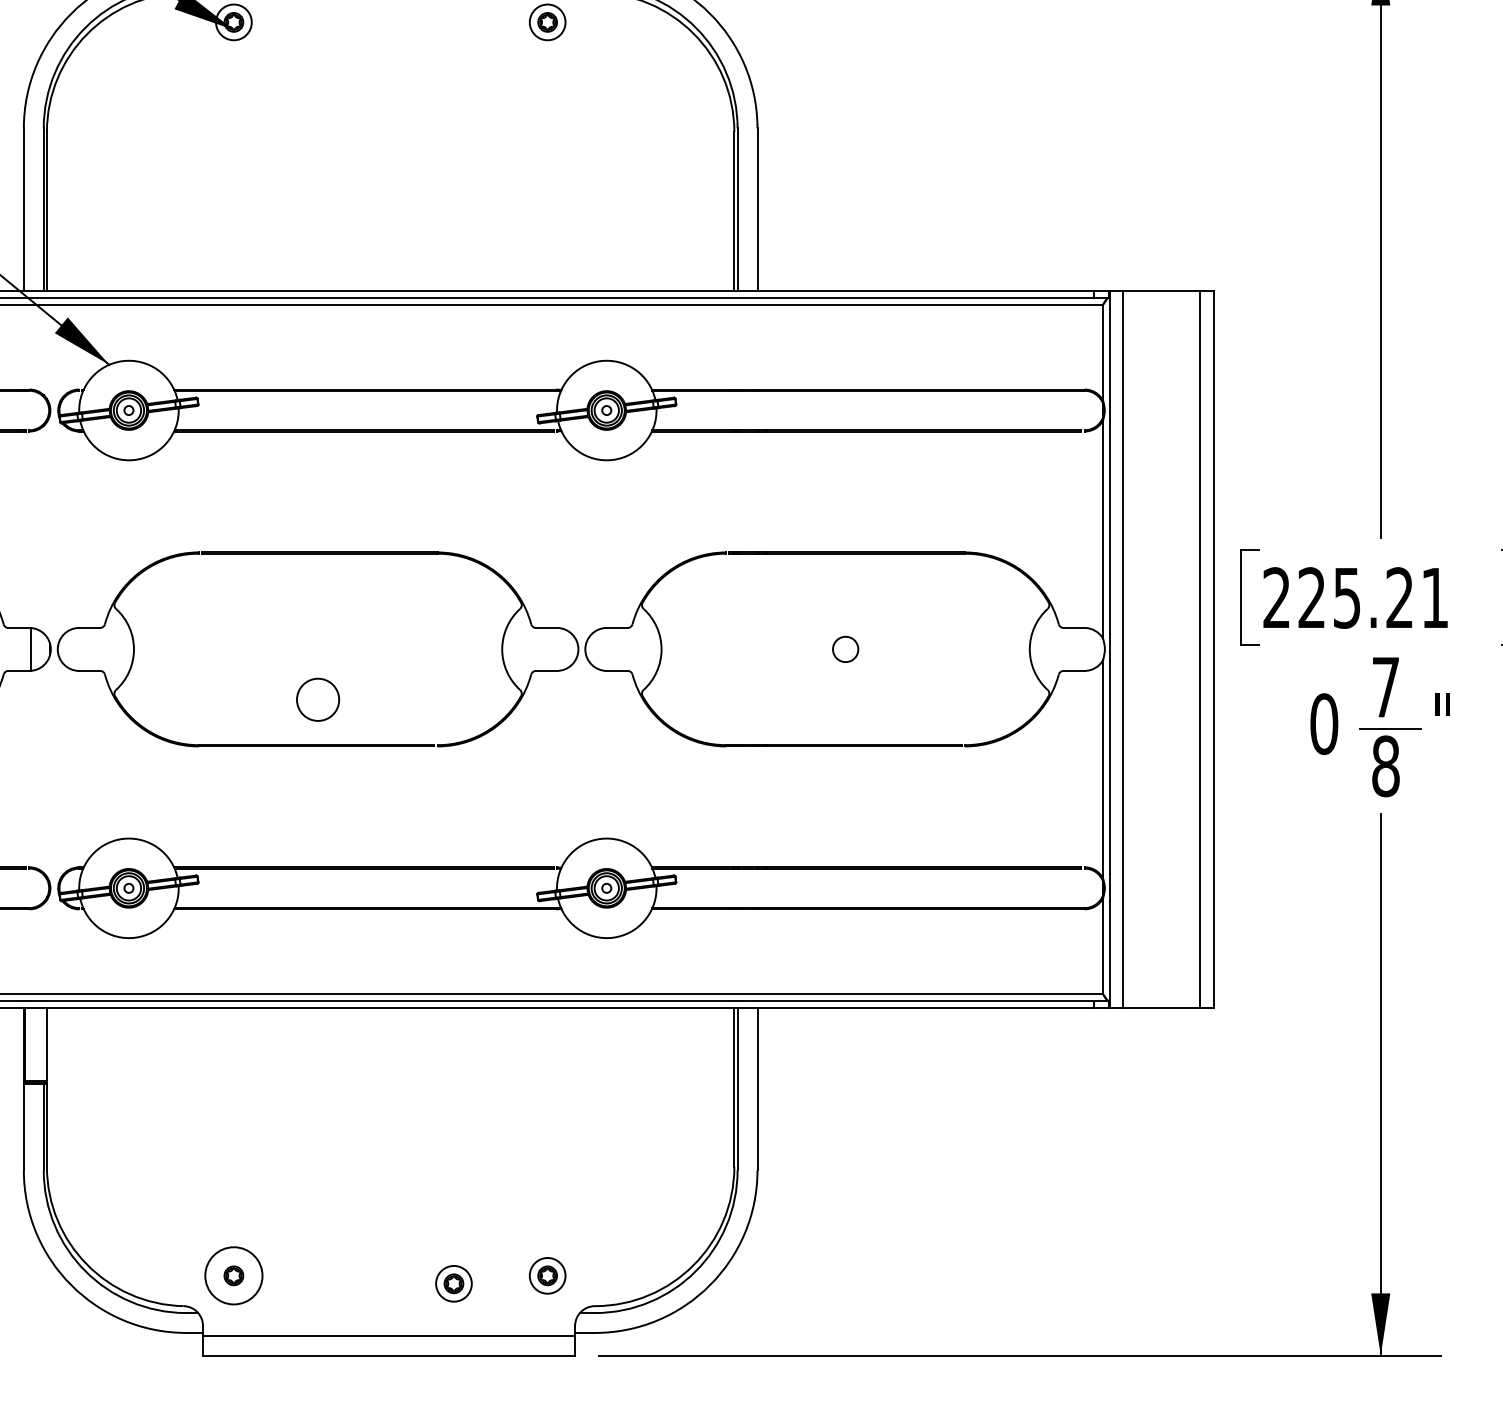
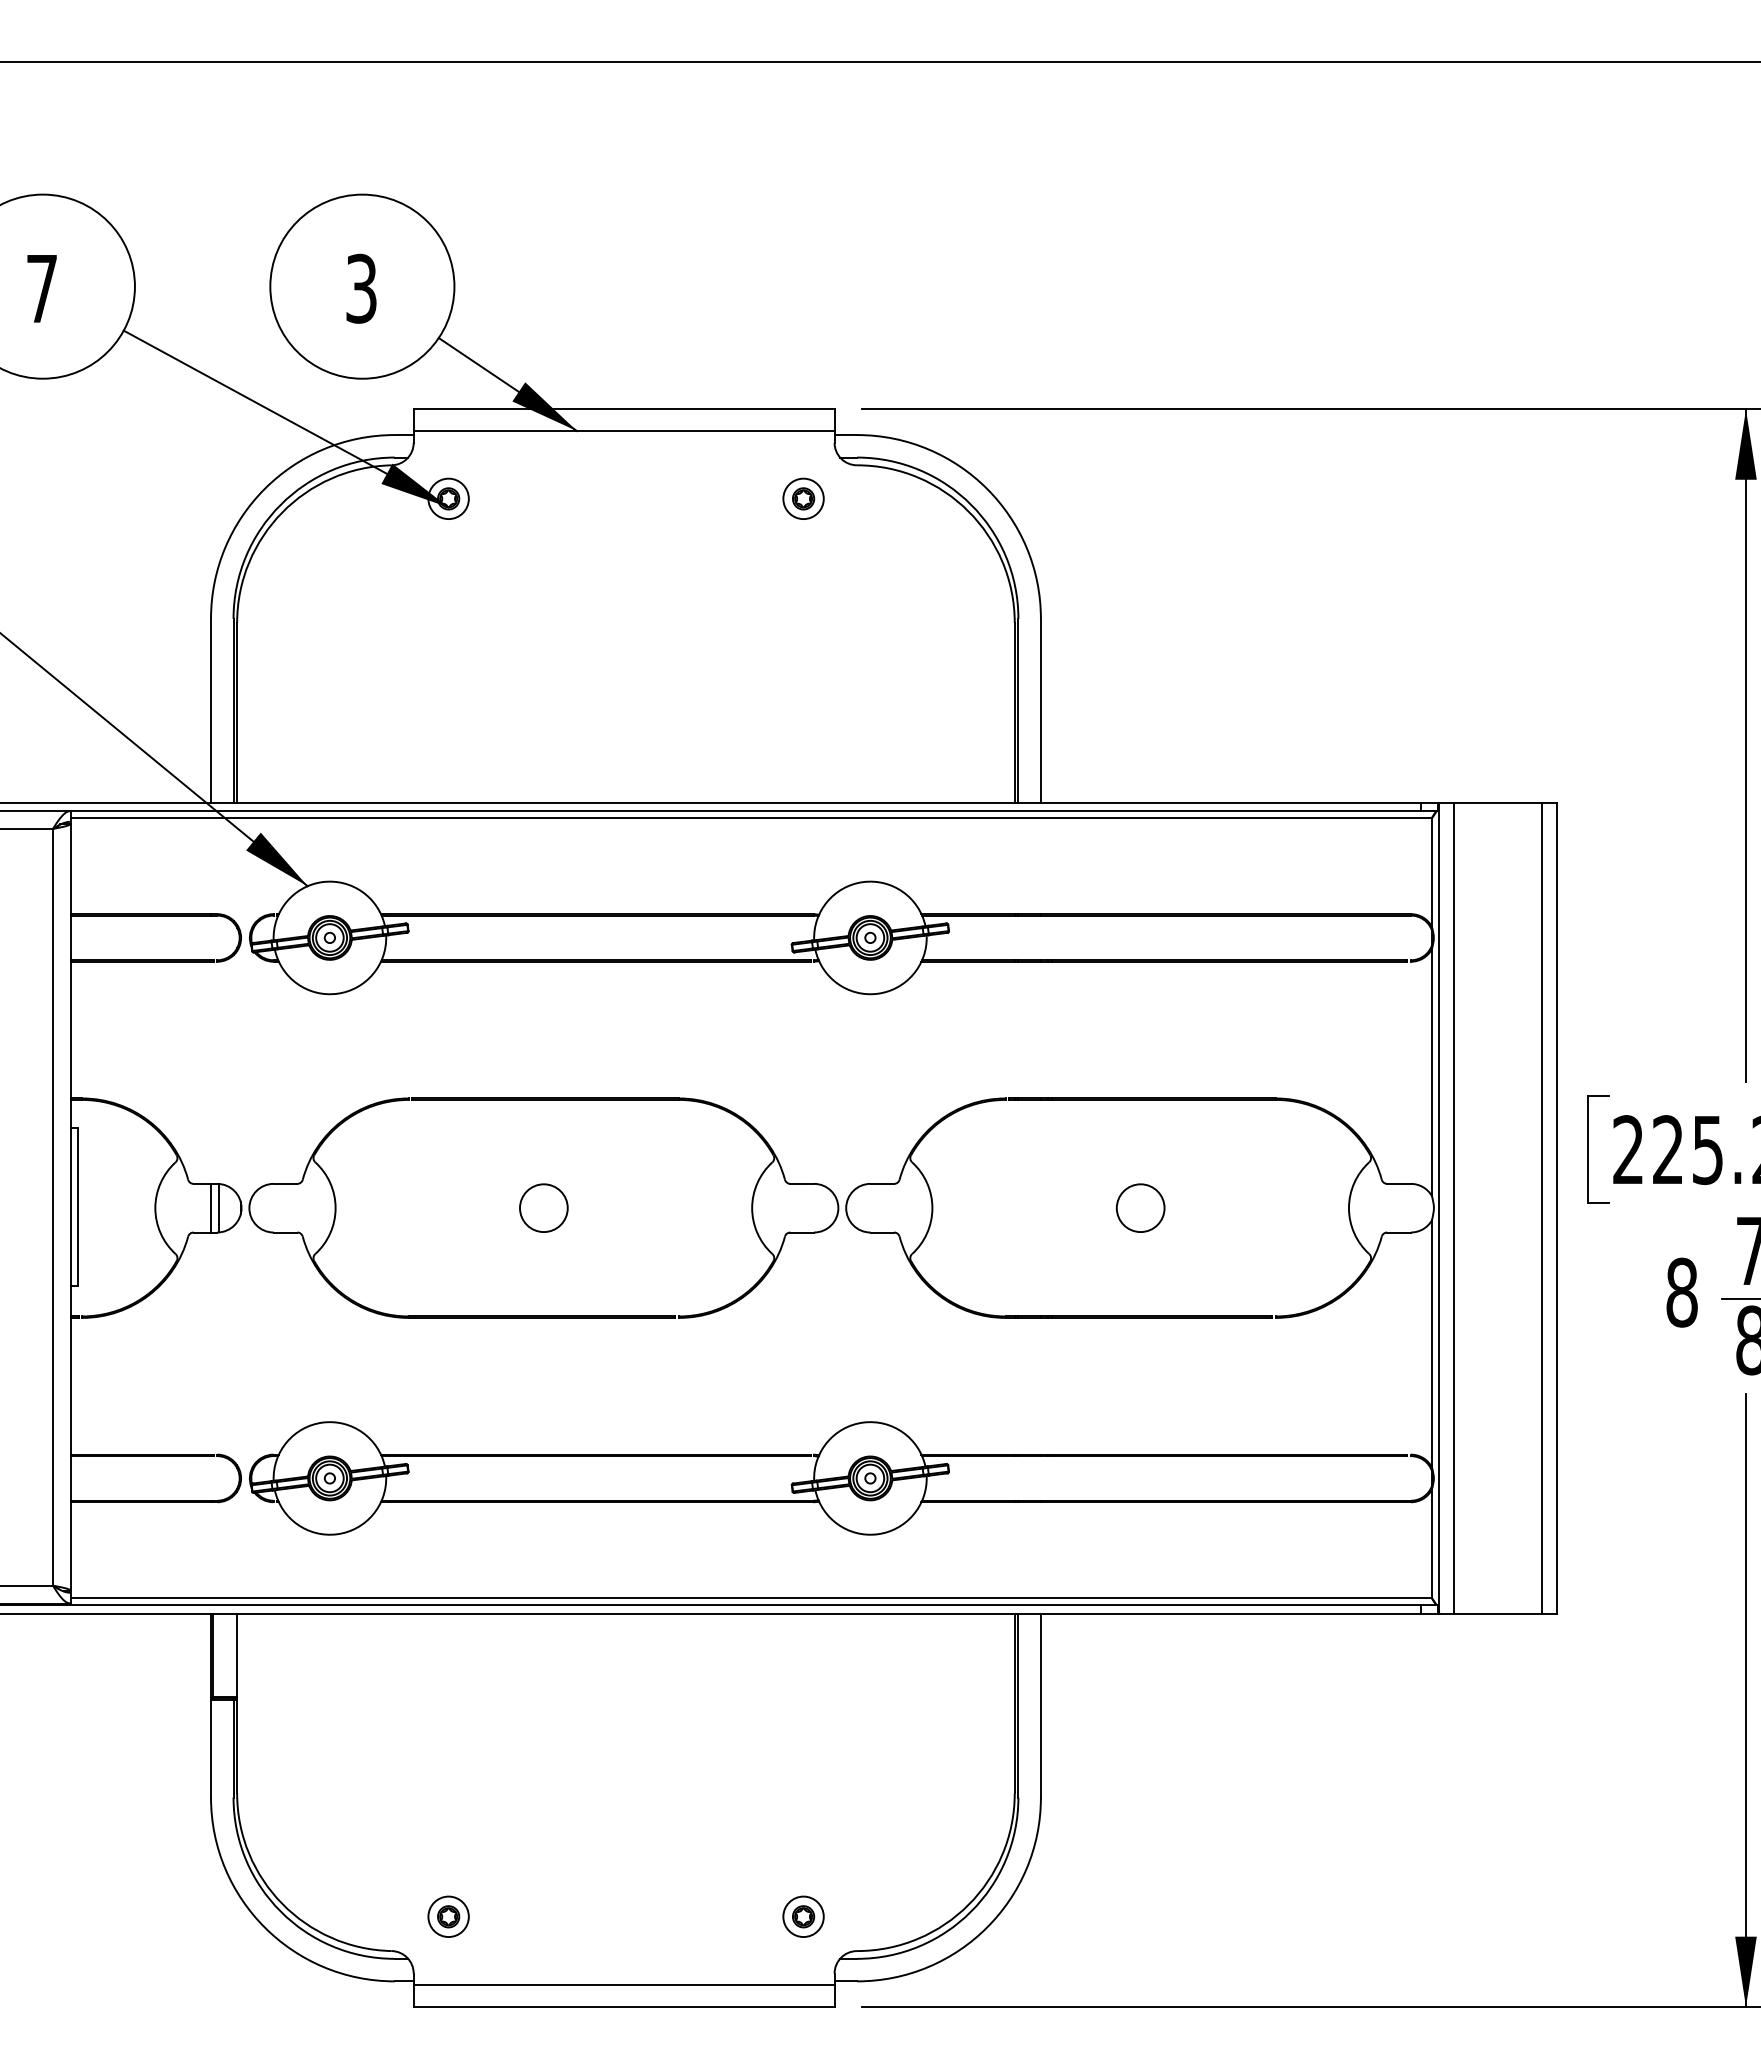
line: (24, 648) -> (211, 1207), added
circle: (845, 649) -> (1140, 1208), size x1.67
circle: (317, 699) -> (543, 1207), moved
text: (1323, 723) -> (1681, 1292), 0 -> 8
circle: (233, 1275) -> (448, 1916), size x0.62
part: (453, 1283) -> (697, 1925), removed

